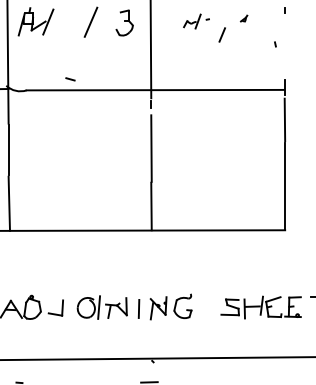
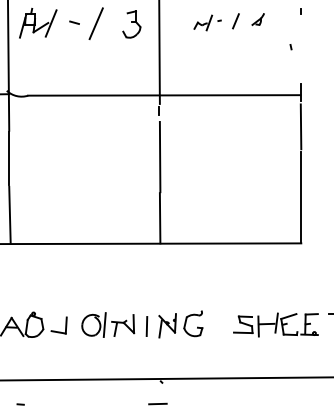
part: (243, 18) -> (257, 19), size x1.67
line: (221, 34) -> (235, 20), moved
line: (70, 79) -> (74, 22), moved

